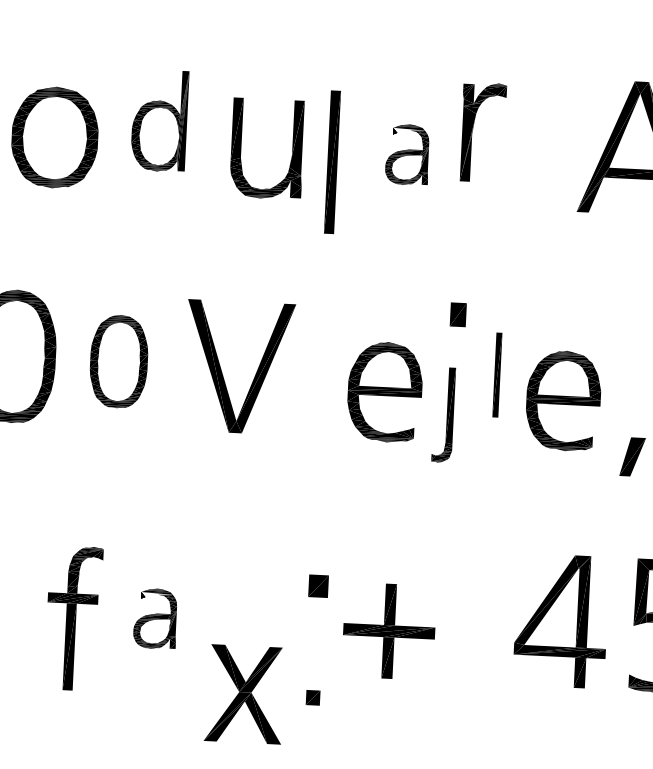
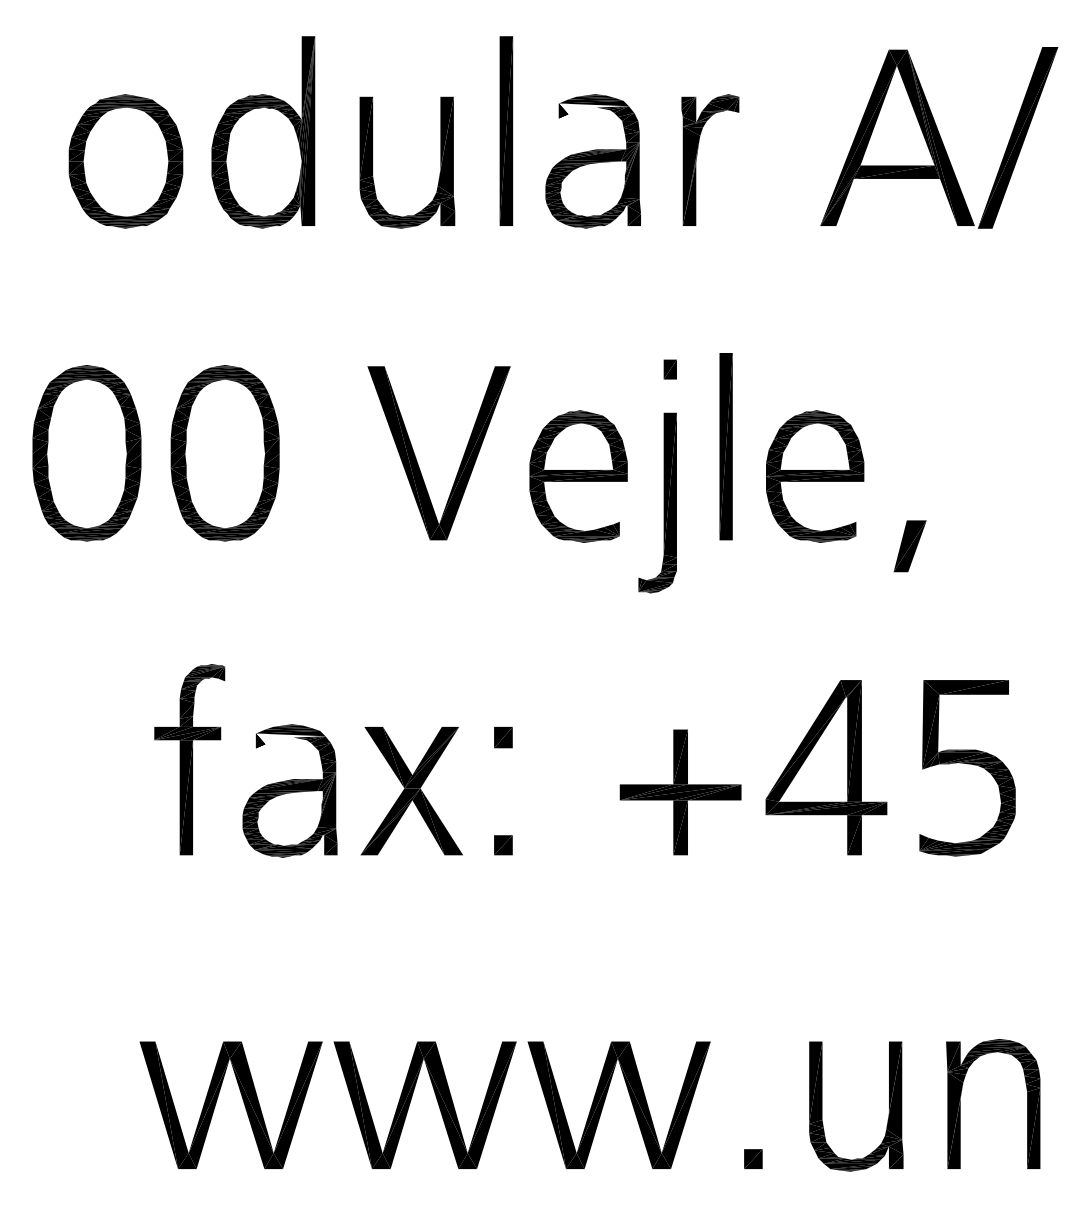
part: (159, 120) -> (263, 132), size x1.43
part: (473, 129) -> (697, 156), moved
part: (407, 154) -> (592, 161), size x1.67
part: (332, 161) -> (506, 130), moved
part: (457, 314) -> (669, 369), size x0.62
part: (118, 361) -> (224, 453), size x1.43
part: (222, 372) -> (417, 460), moved
part: (496, 374) -> (725, 446), size x1.67
part: (443, 414) -> (657, 502), size x1.43
part: (318, 586) -> (503, 737), size x0.71
part: (73, 618) -> (189, 759), moved
part: (155, 618) -> (289, 790), size x1.67
part: (389, 631) -> (680, 792), moved
part: (244, 694) -> (411, 791), moved
part: (313, 698) -> (503, 845), moved

